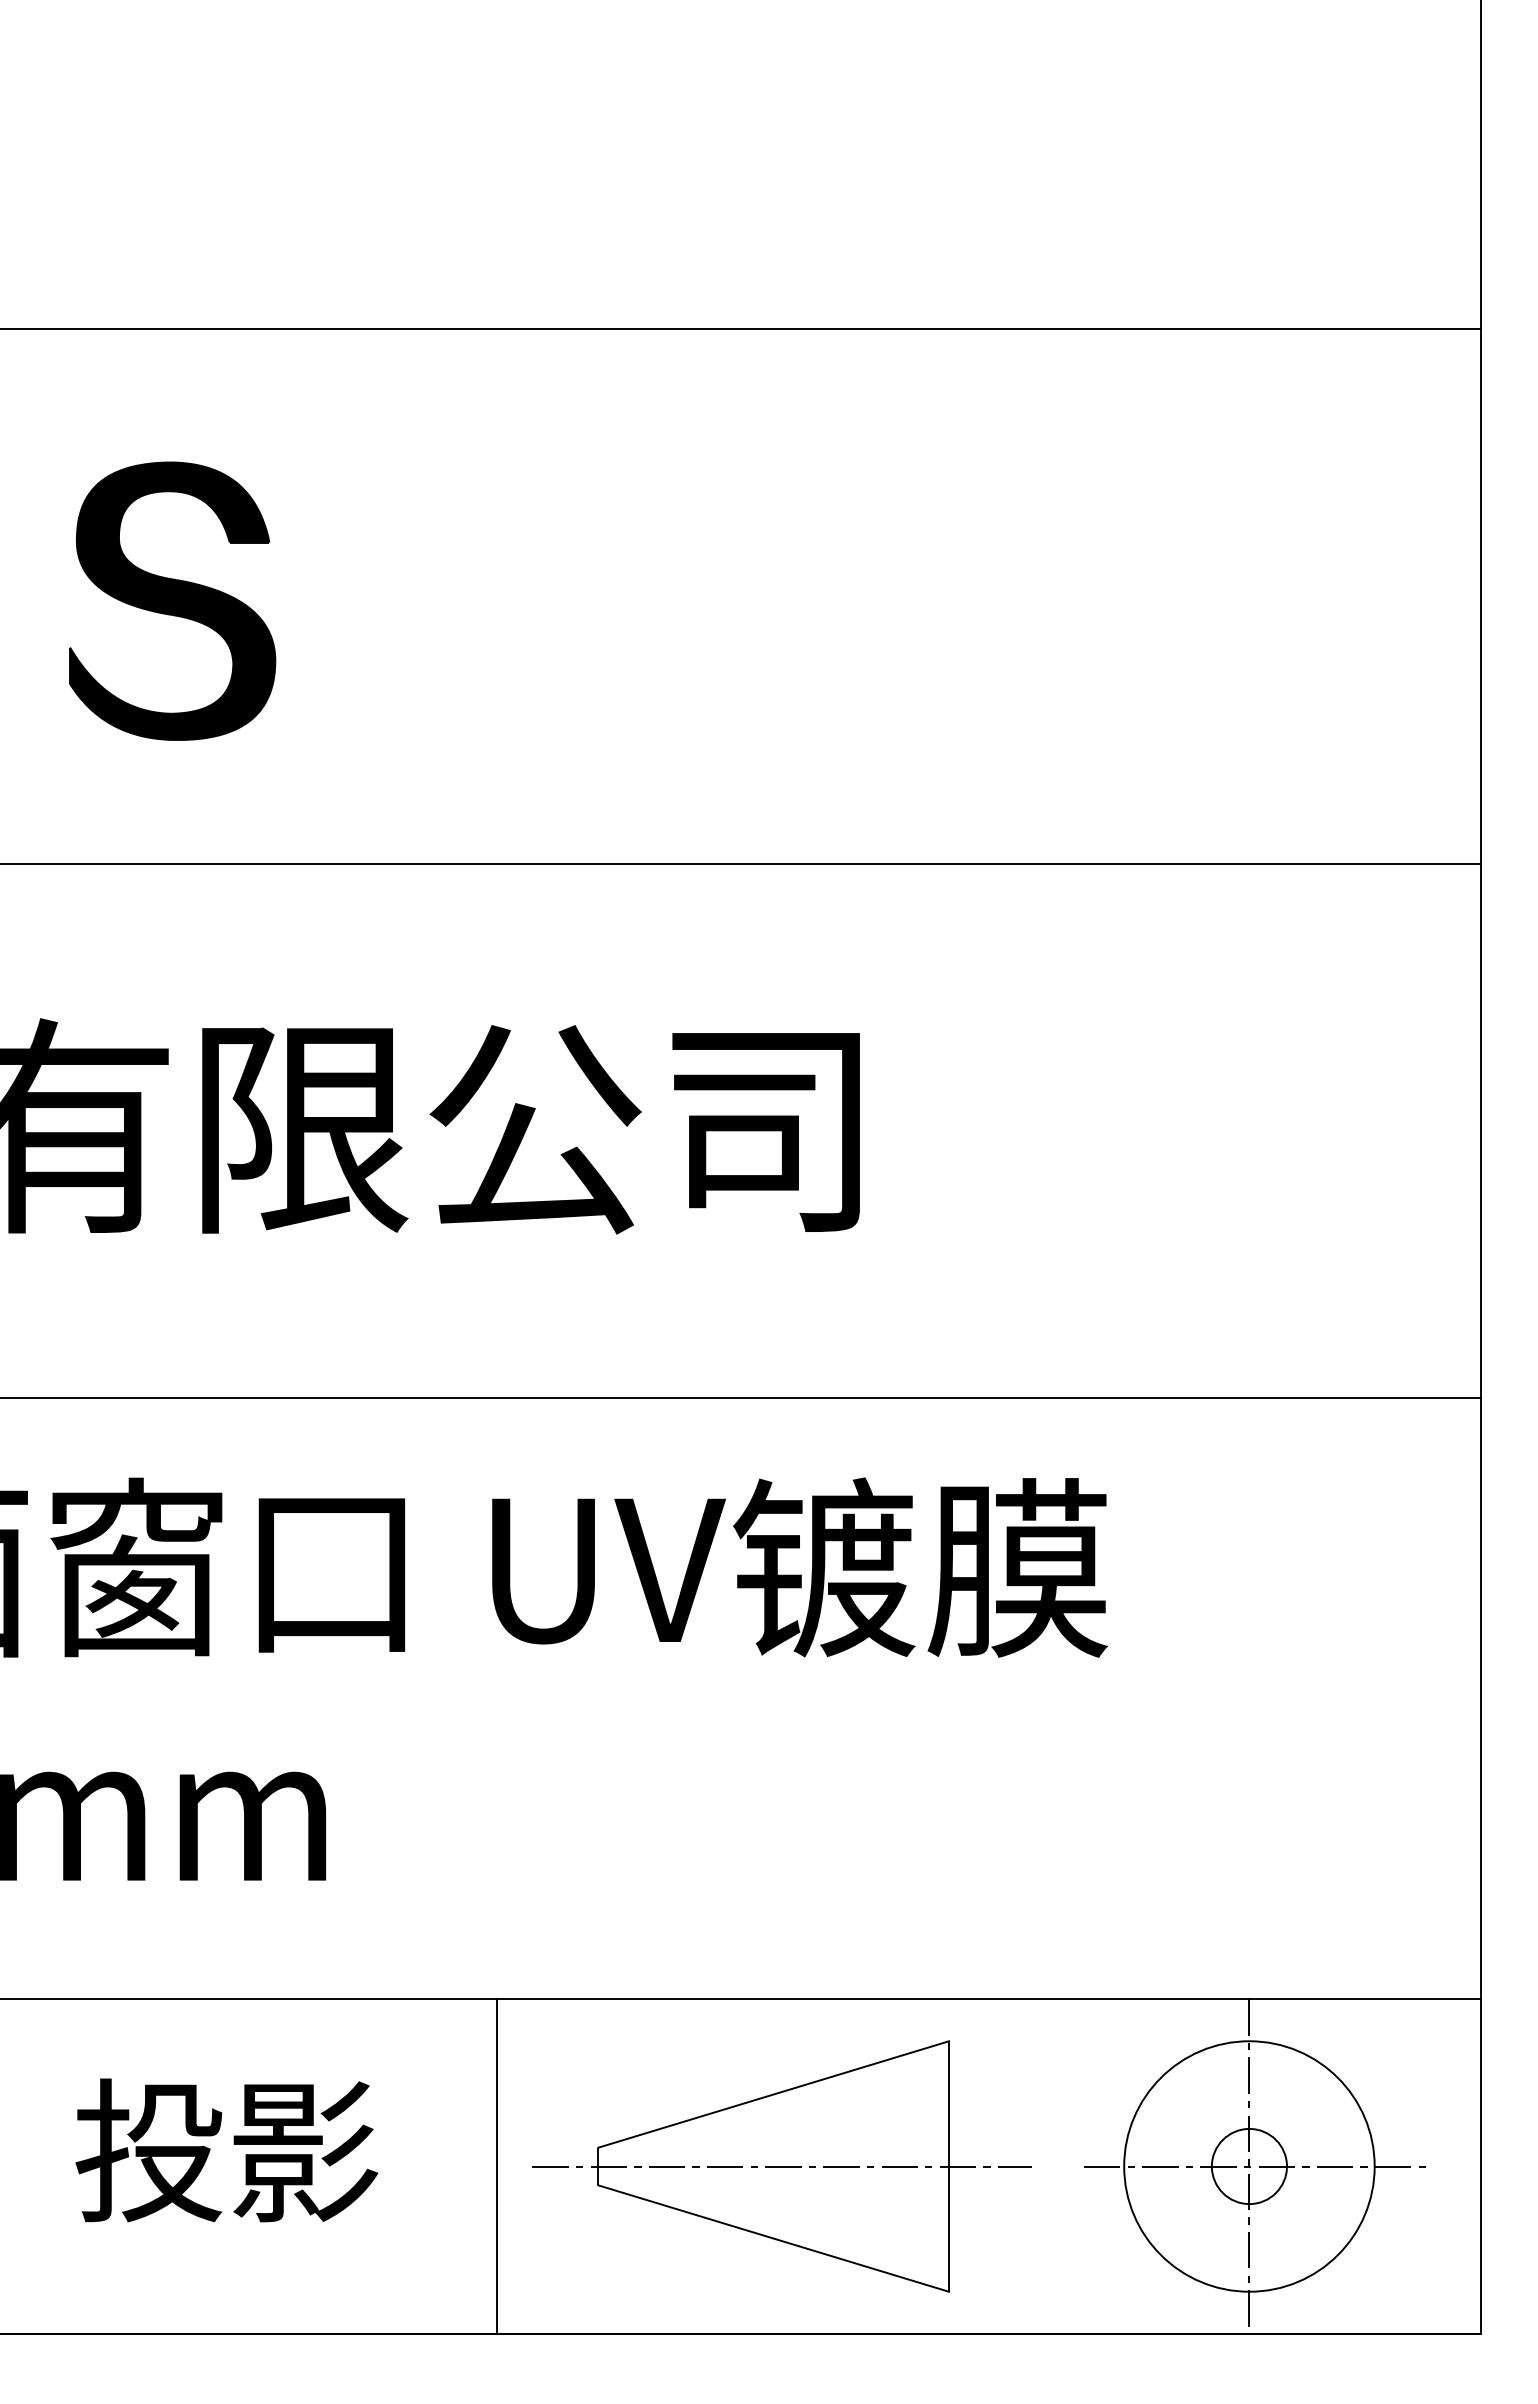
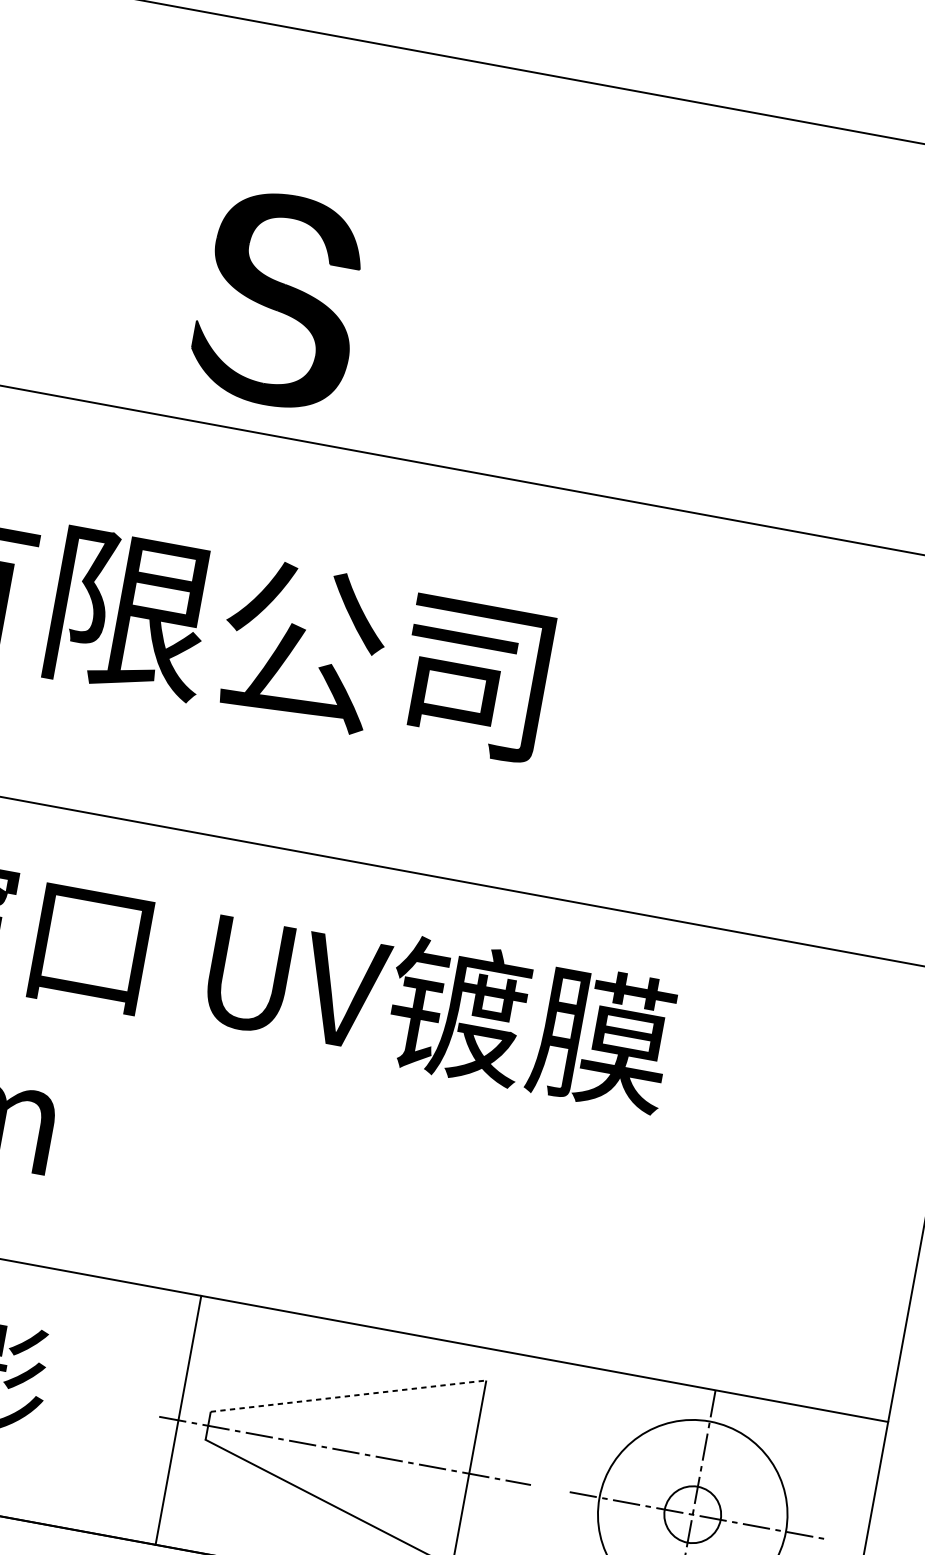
part: (172, 600) -> (279, 299), moved
line: (774, 2094) -> (349, 1396), solid -> dashed
line: (497, 2166) -> (178, 1420), moved

